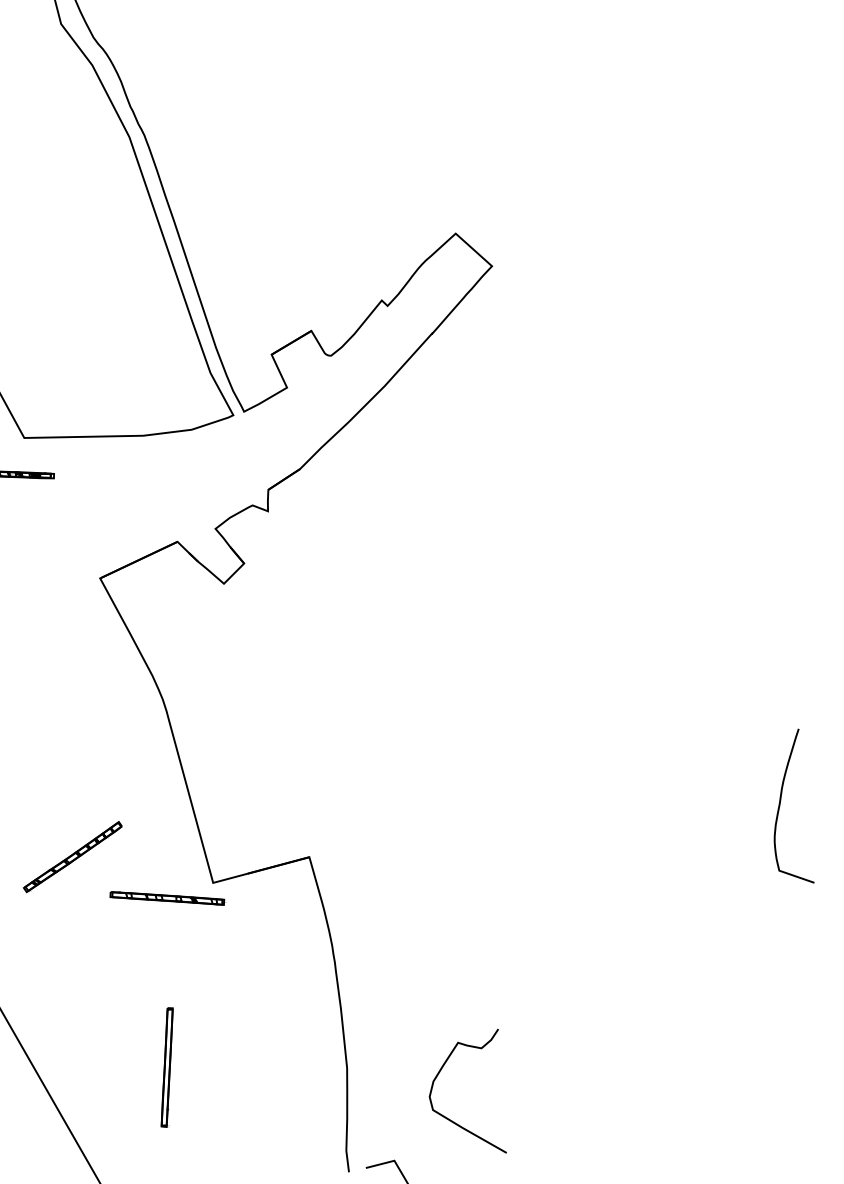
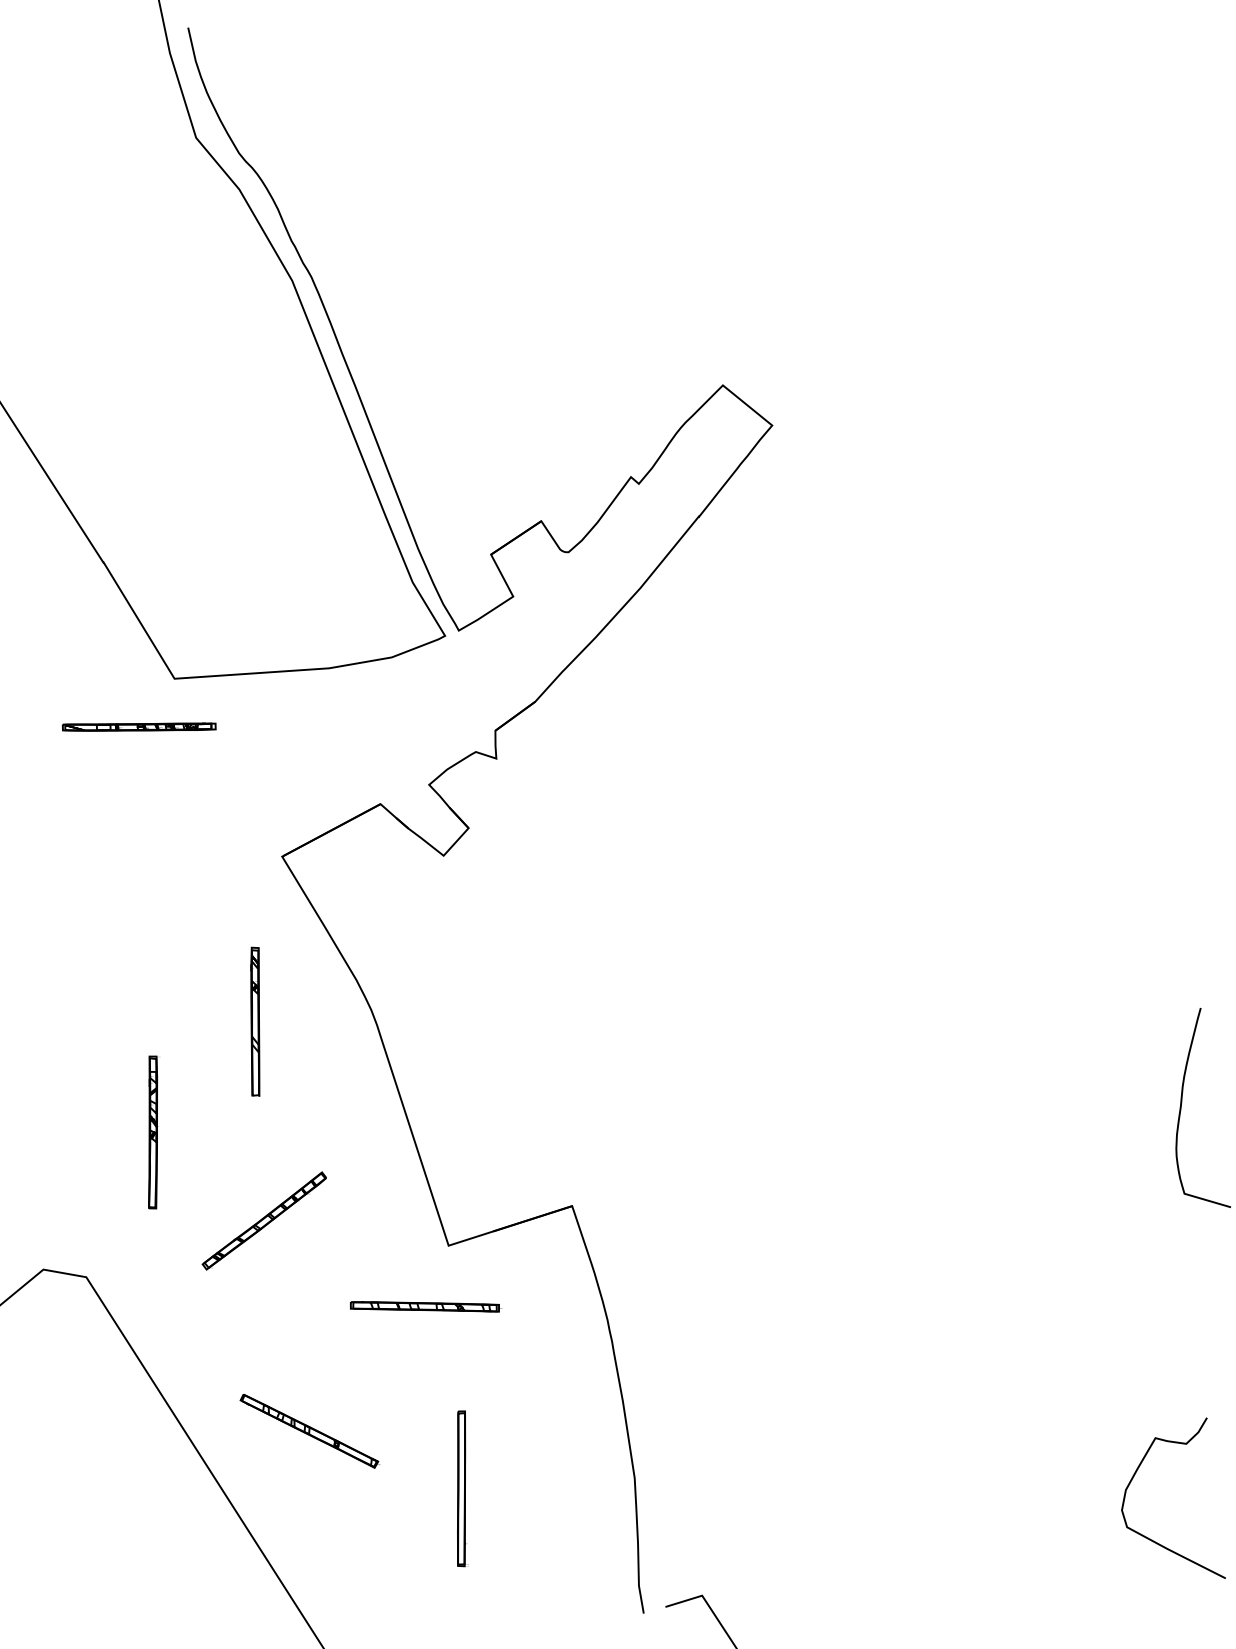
part: (73, 703) -> (255, 1021), added
part: (168, 898) -> (426, 1306), moved
part: (99, 1020) -> (309, 1431), added
part: (167, 1067) -> (462, 1488), moved
curve: (442, 1069) -> (1136, 1473), moved

